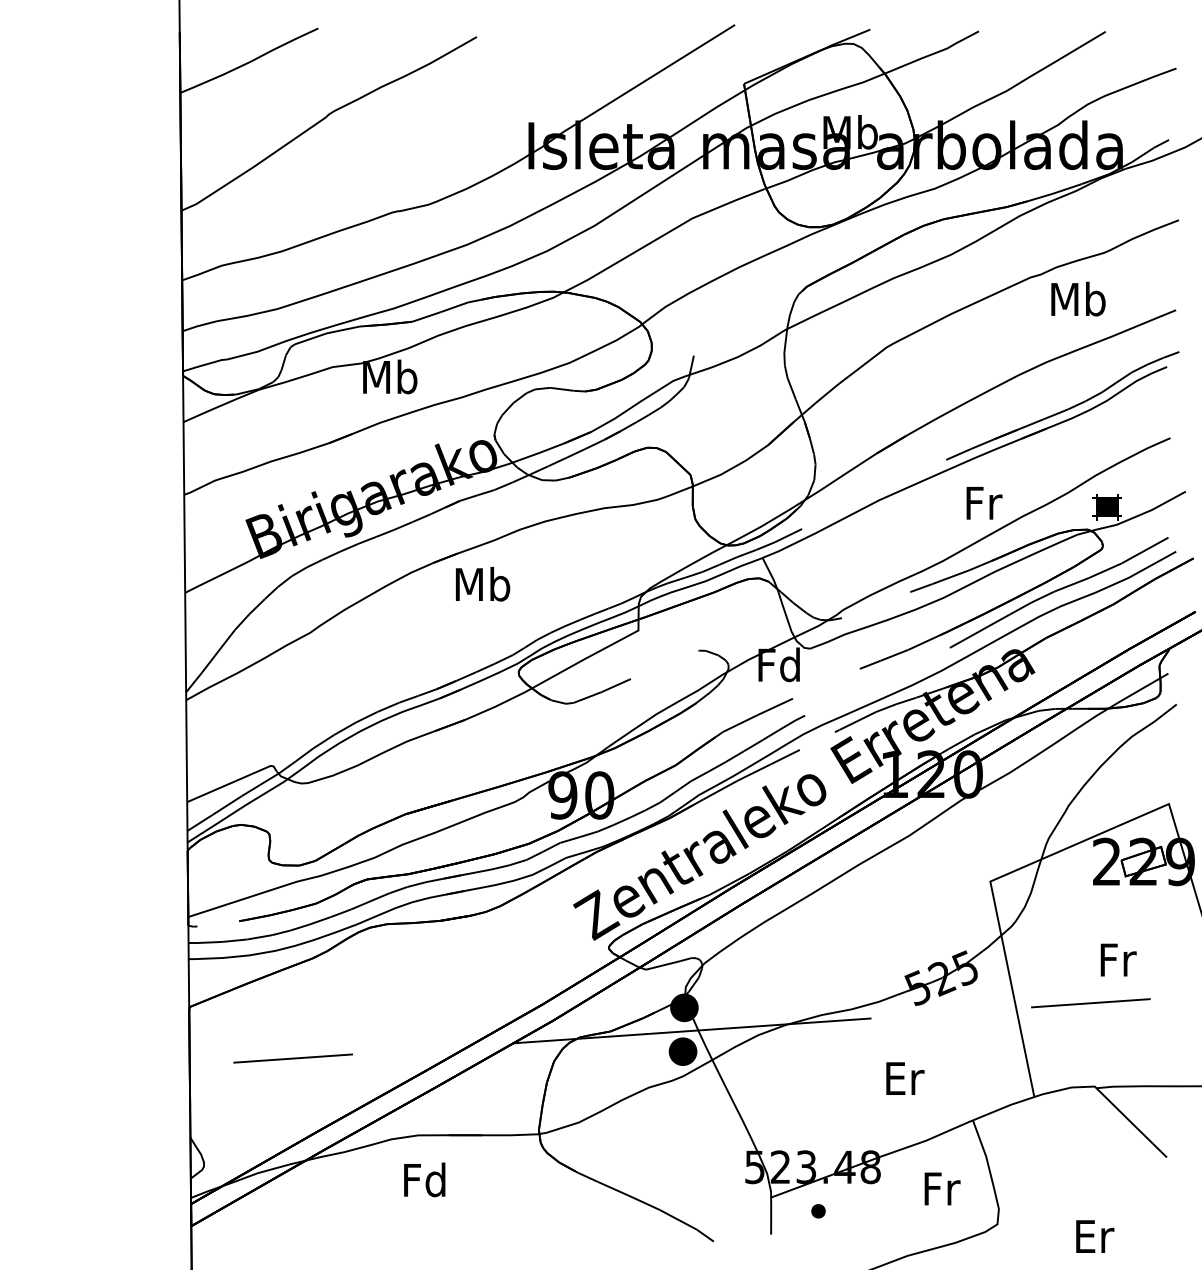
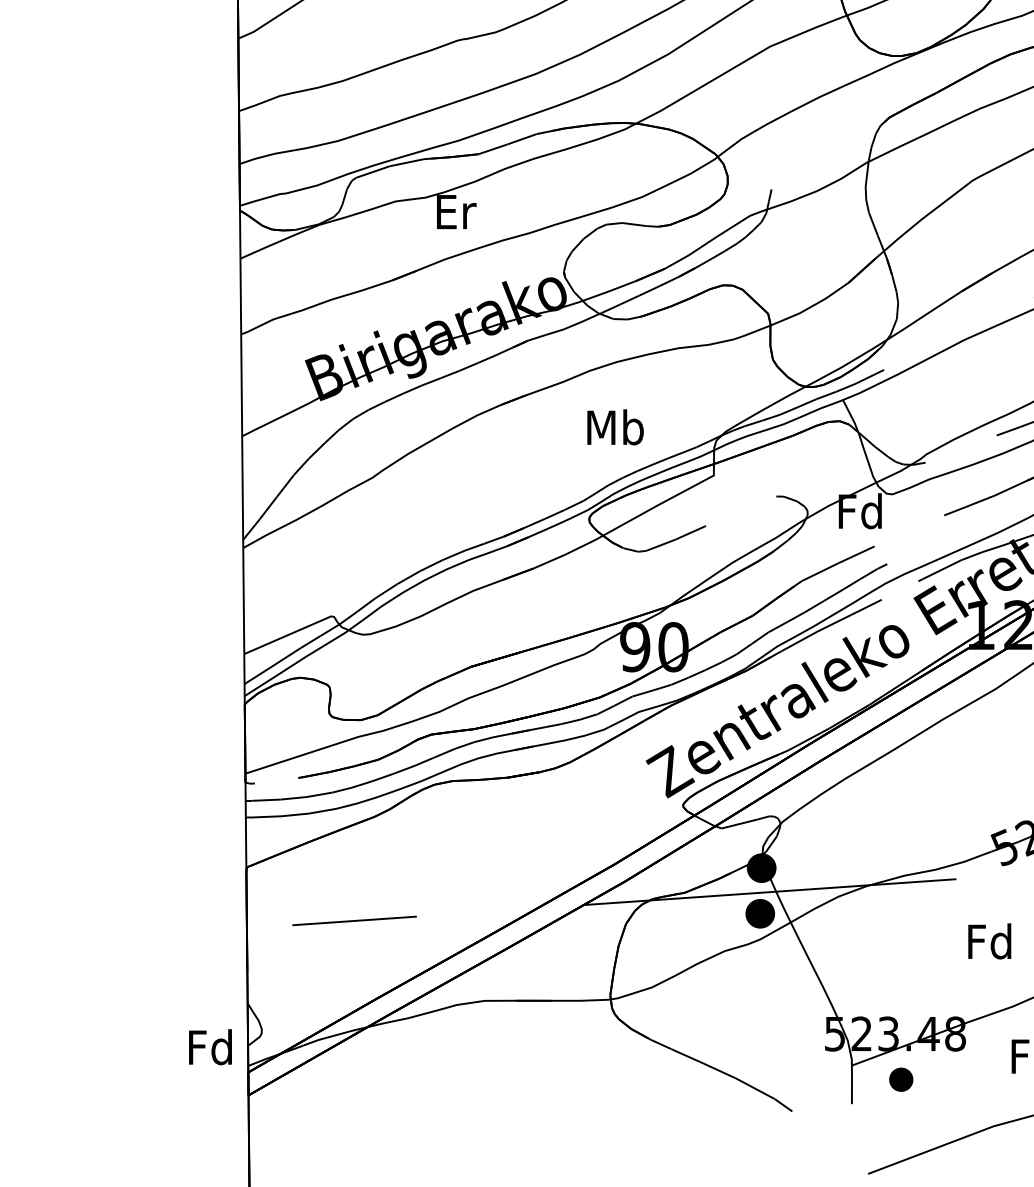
text: (390, 376) -> (455, 211), Mb -> Er
text: (483, 584) -> (616, 427), moved
text: (903, 1077) -> (989, 940), Er -> Fd
text: (424, 1179) -> (210, 1046), moved
part: (818, 1211) -> (901, 1080), size x1.6

